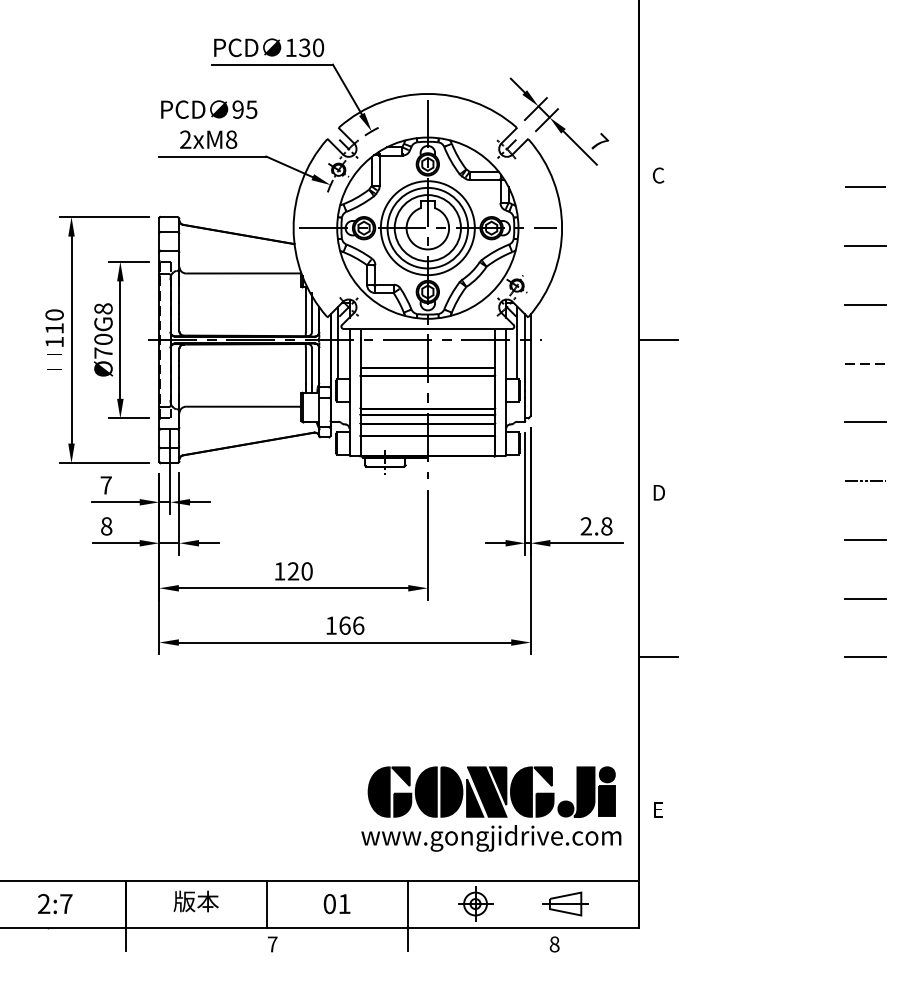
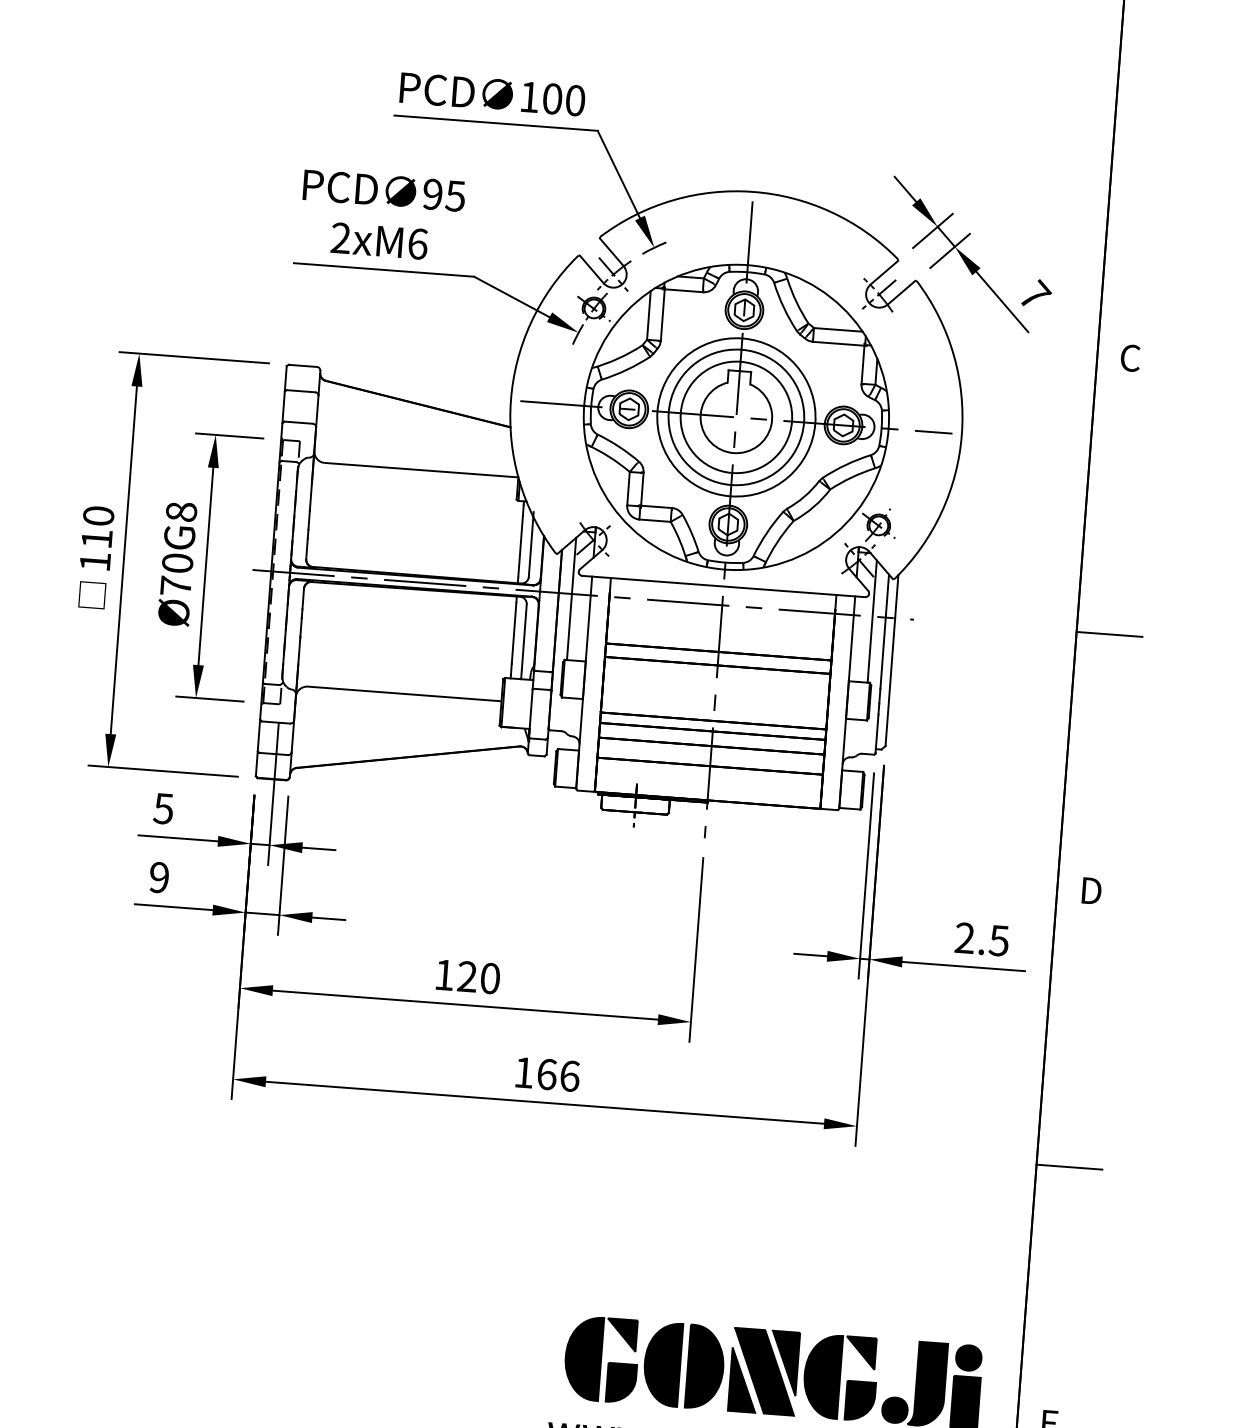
text: (304, 47) -> (552, 98), 130 -> 100
text: (231, 139) -> (417, 243), 2xM8 -> 2xM6
text: (105, 485) -> (162, 808), 7 -> 5
text: (106, 526) -> (159, 877), 8 -> 9
text: (606, 526) -> (998, 940), 2.8 -> 2.5

